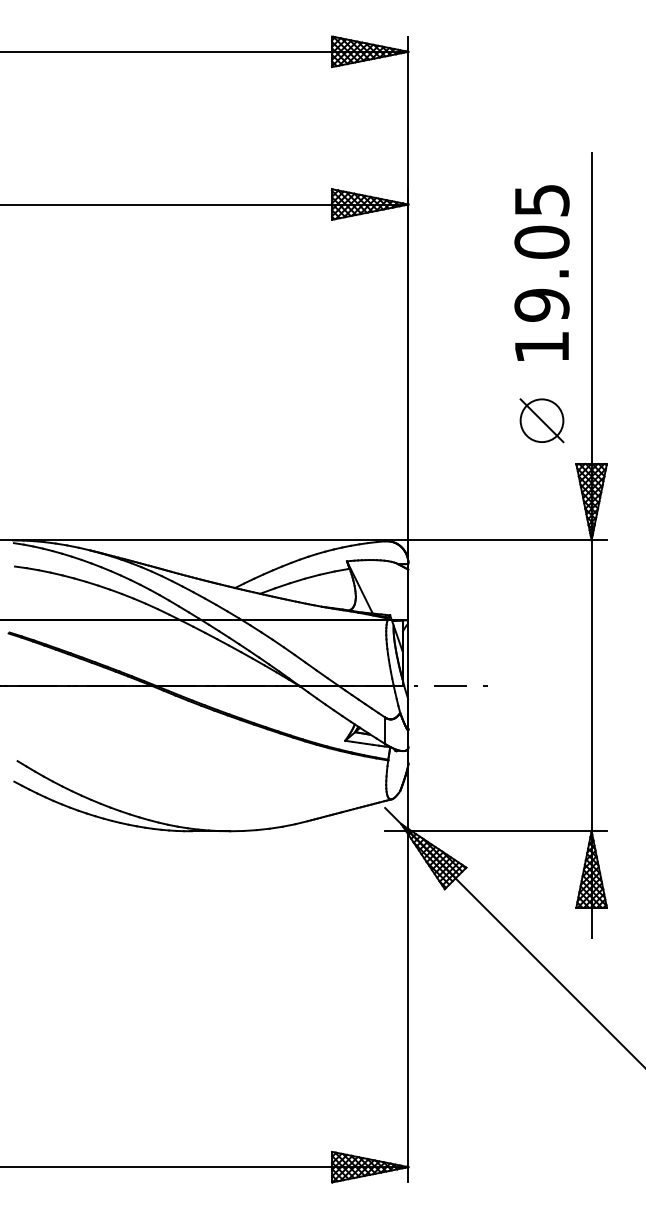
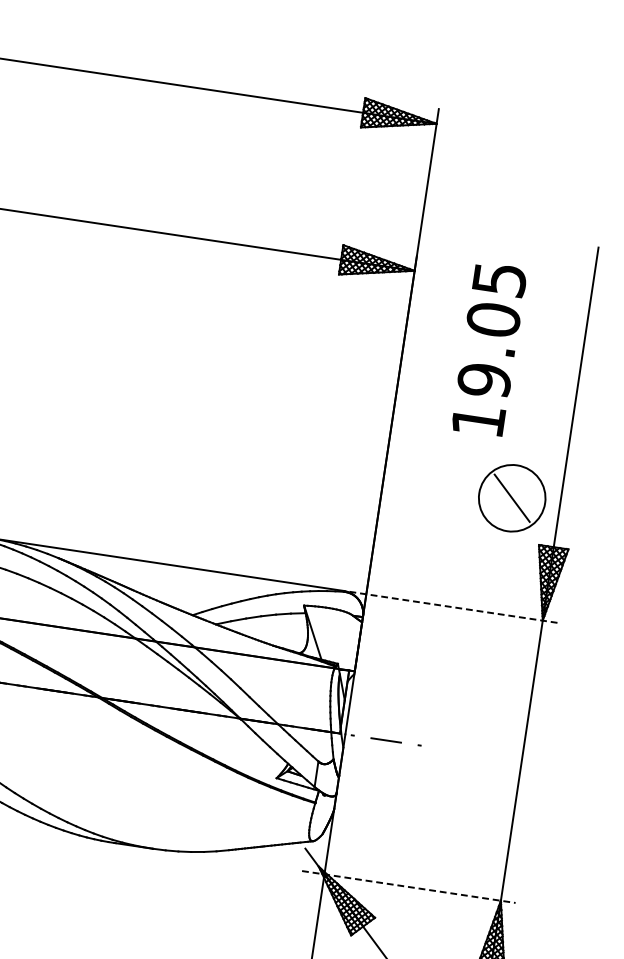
text: (541, 272) -> (488, 348), moved
circle: (541, 420) -> (511, 497), size x1.6
line: (496, 540) -> (451, 607), solid -> dashed
line: (496, 831) -> (409, 887), solid -> dashed

